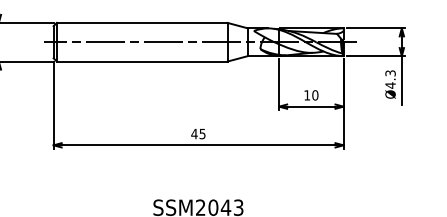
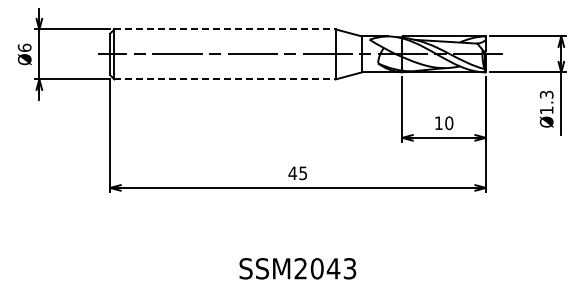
line: (142, 23) -> (225, 29), solid -> dashed
line: (142, 61) -> (225, 79), solid -> dashed
text: (390, 85) -> (546, 110), Ø4.3 -> Ø1.3

